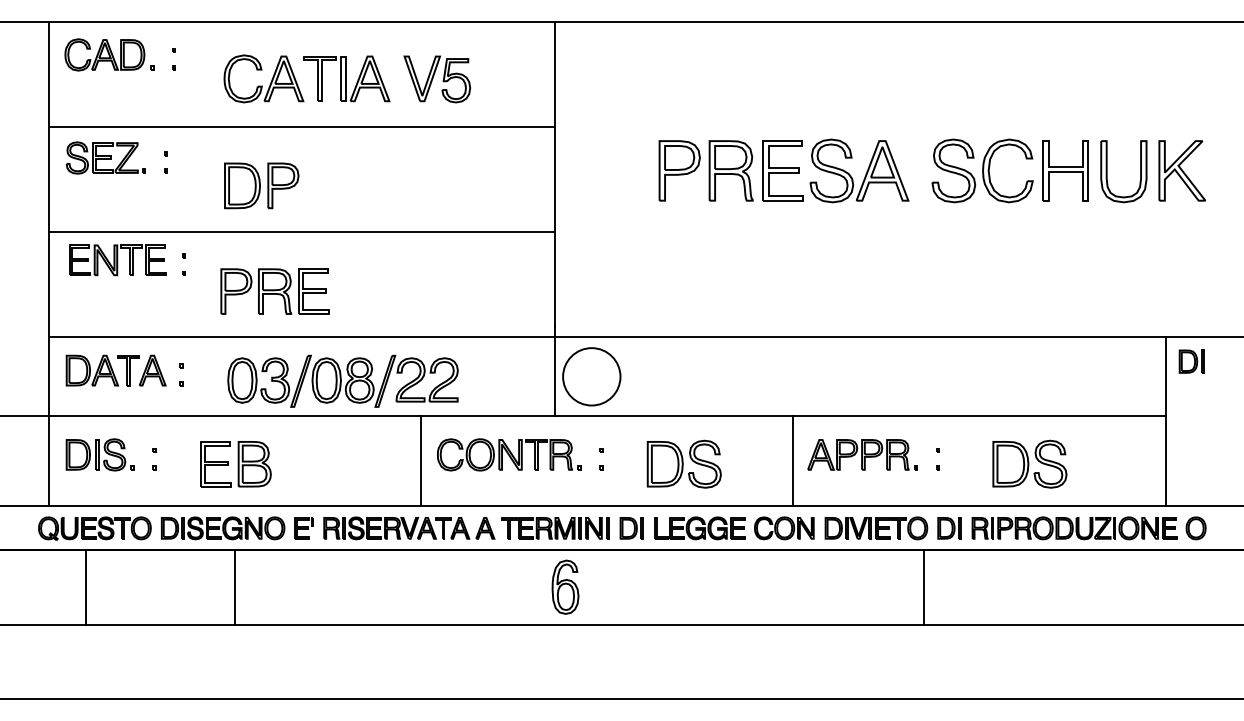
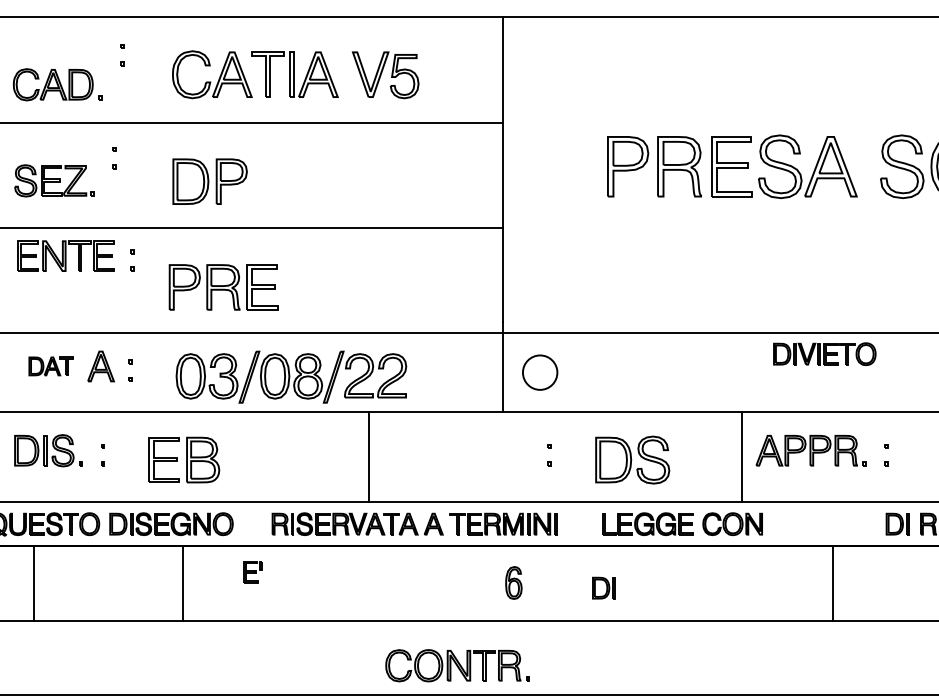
part: (109, 54) -> (57, 84), moved
part: (105, 157) -> (53, 180), moved
part: (102, 370) -> (50, 366), size x0.6
circle: (591, 376) -> (539, 372), size x0.6
part: (509, 454) -> (457, 665), moved
part: (303, 528) -> (251, 572), moved
part: (631, 528) -> (603, 588), moved
part: (876, 528) -> (824, 354), moved
part: (565, 586) -> (513, 582), size x0.6
line: (923, 587) -> (832, 583), moved

